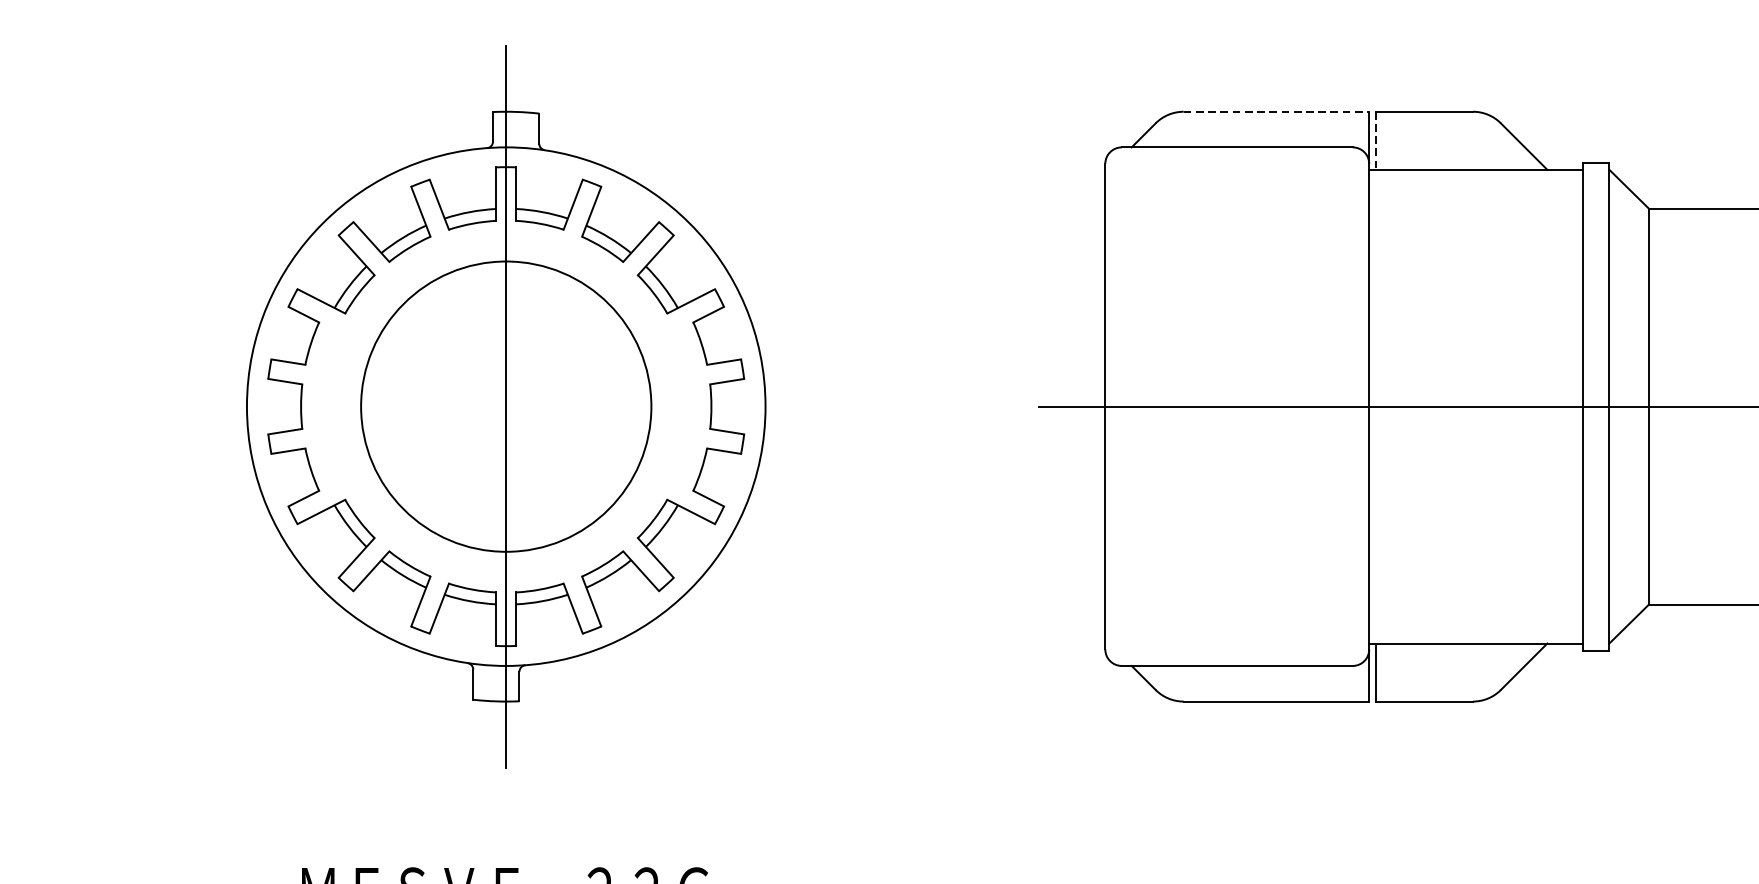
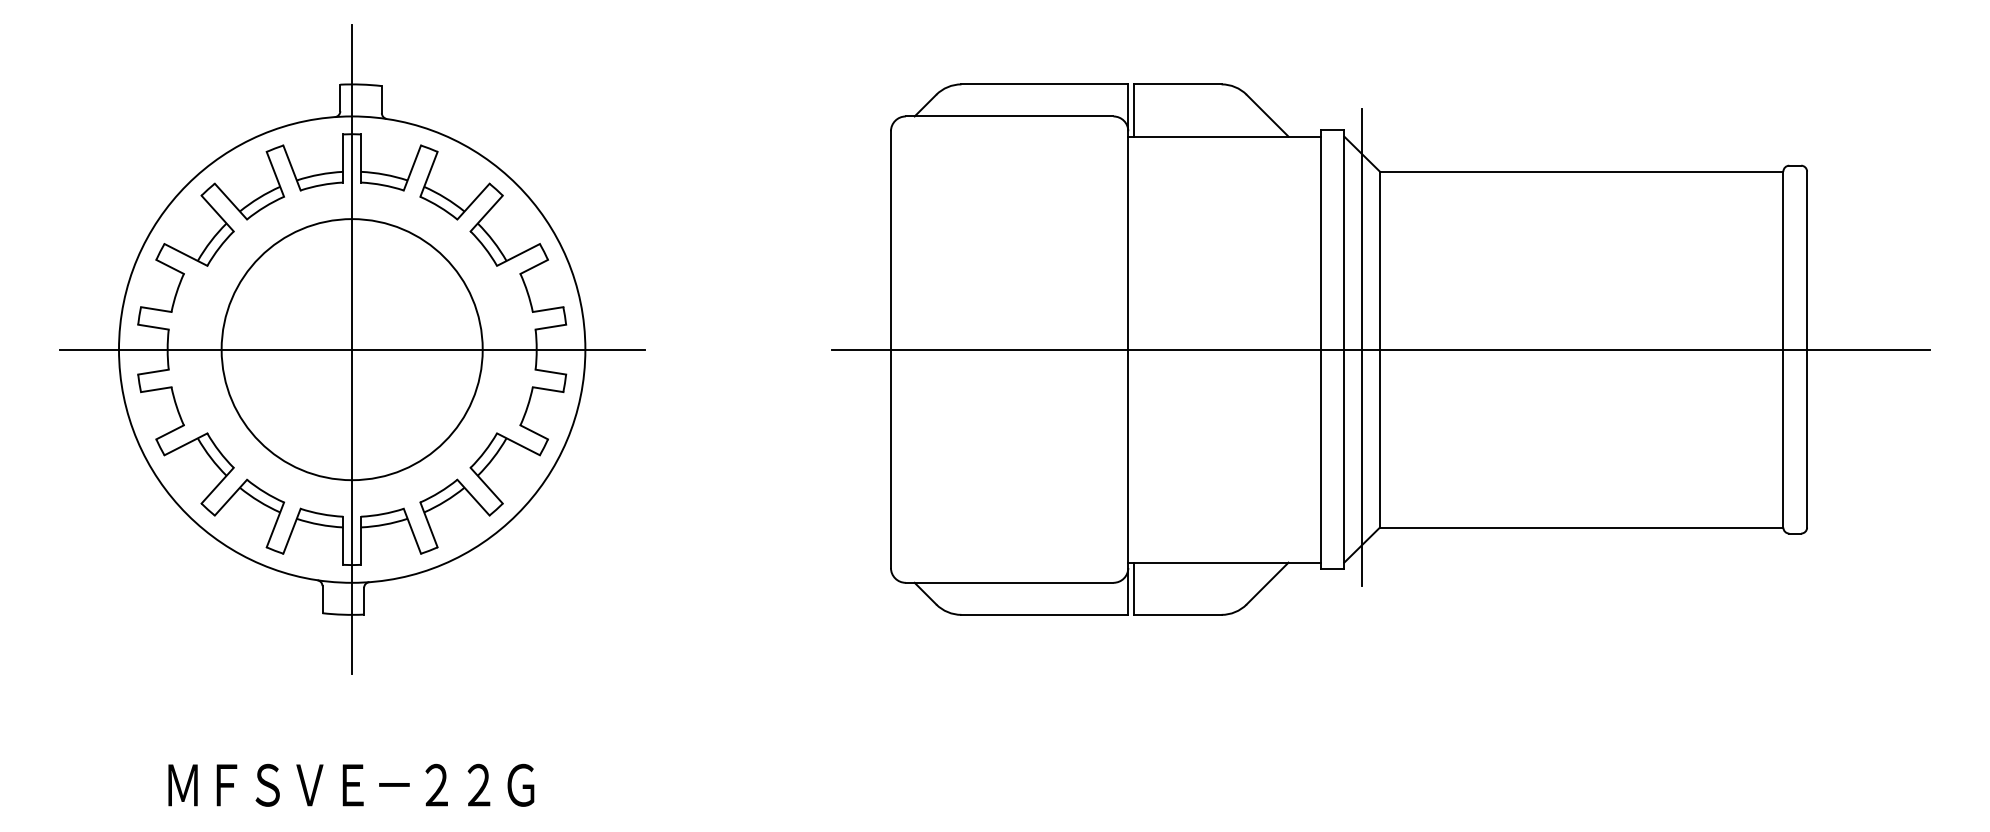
line: (1277, 111) -> (1045, 84), dashed -> solid
line: (1376, 141) -> (1134, 111), dashed -> solid
line: (1629, 403) -> (1362, 346), added
line: (505, 406) -> (351, 349), added

